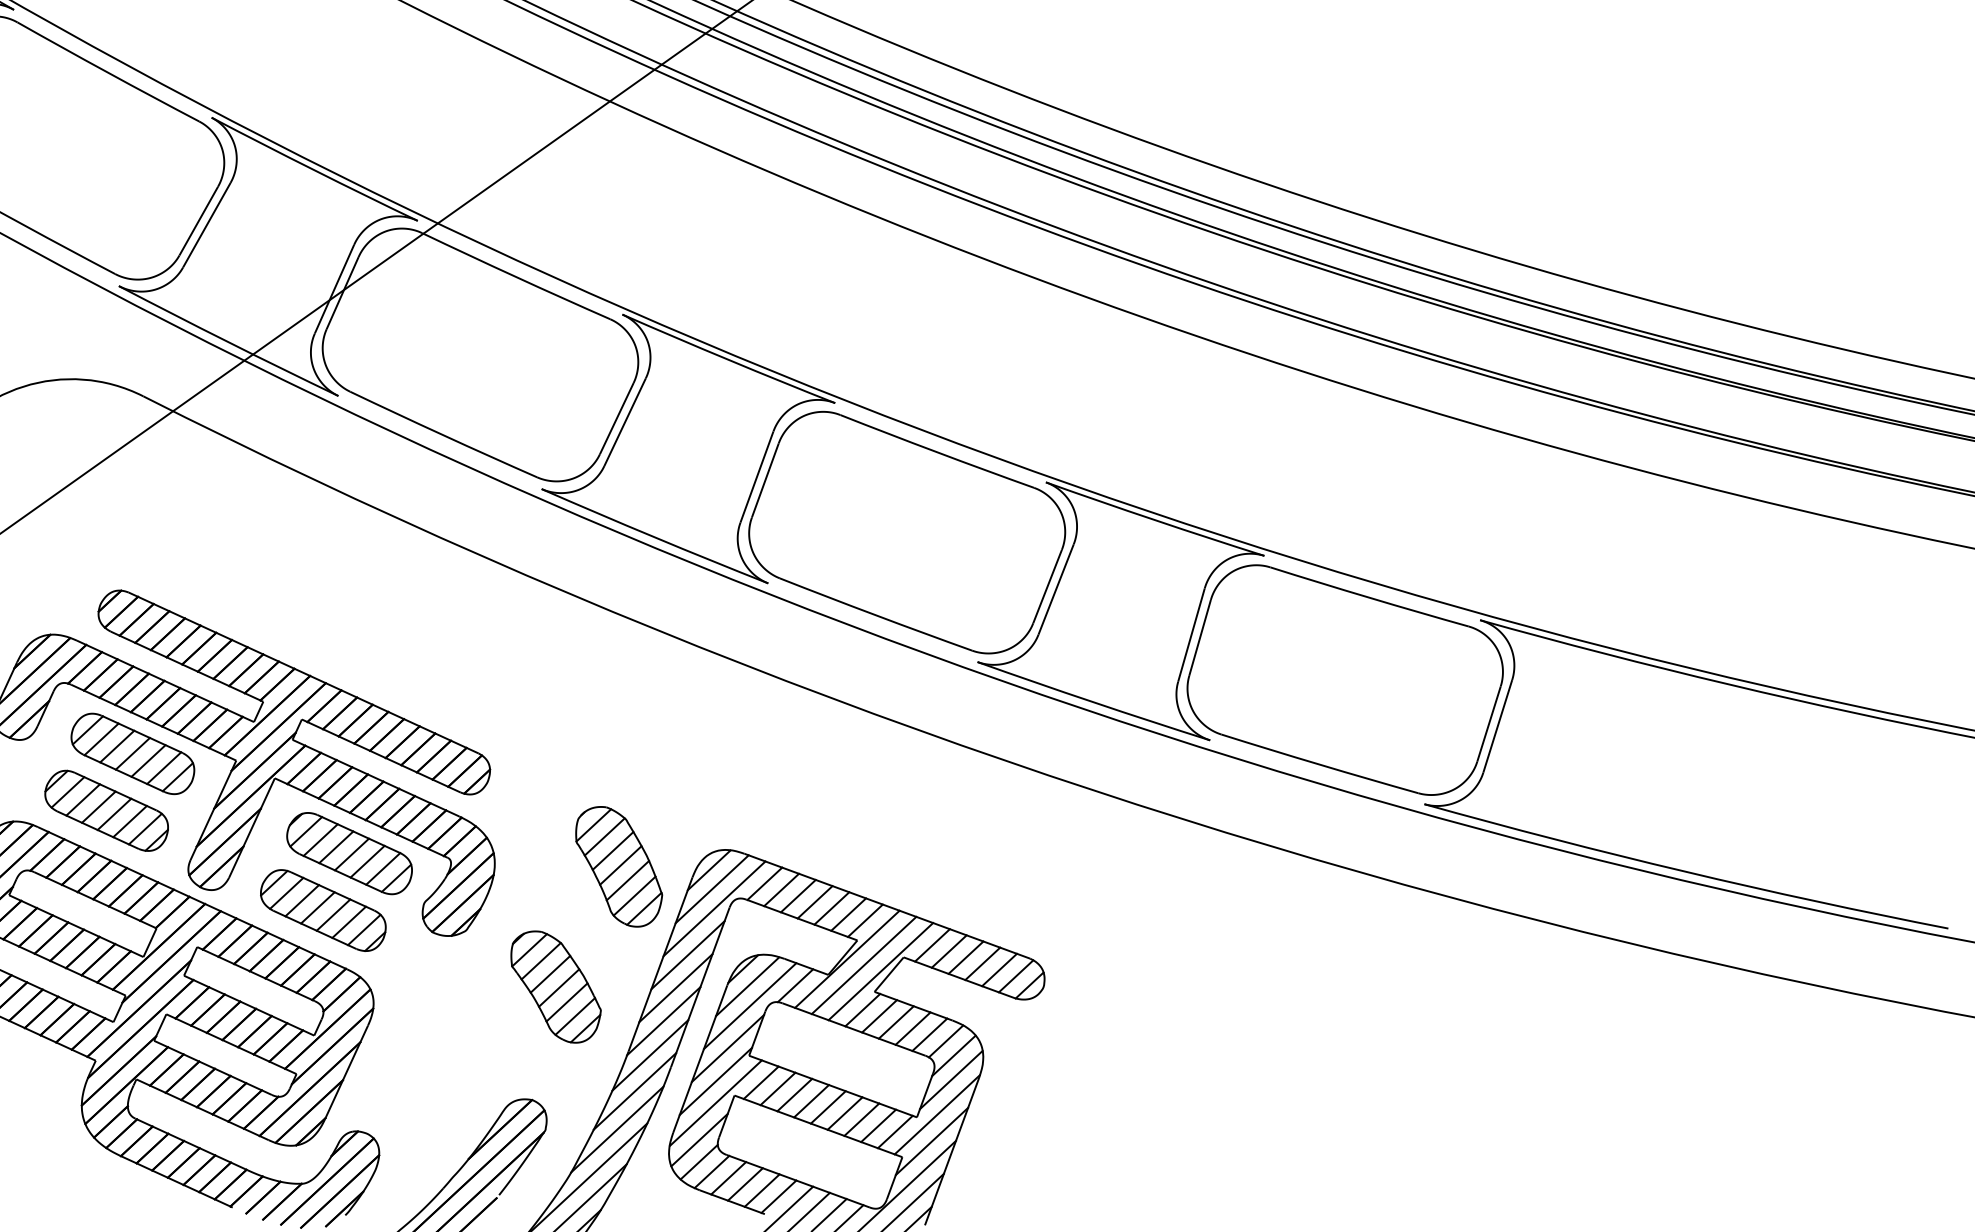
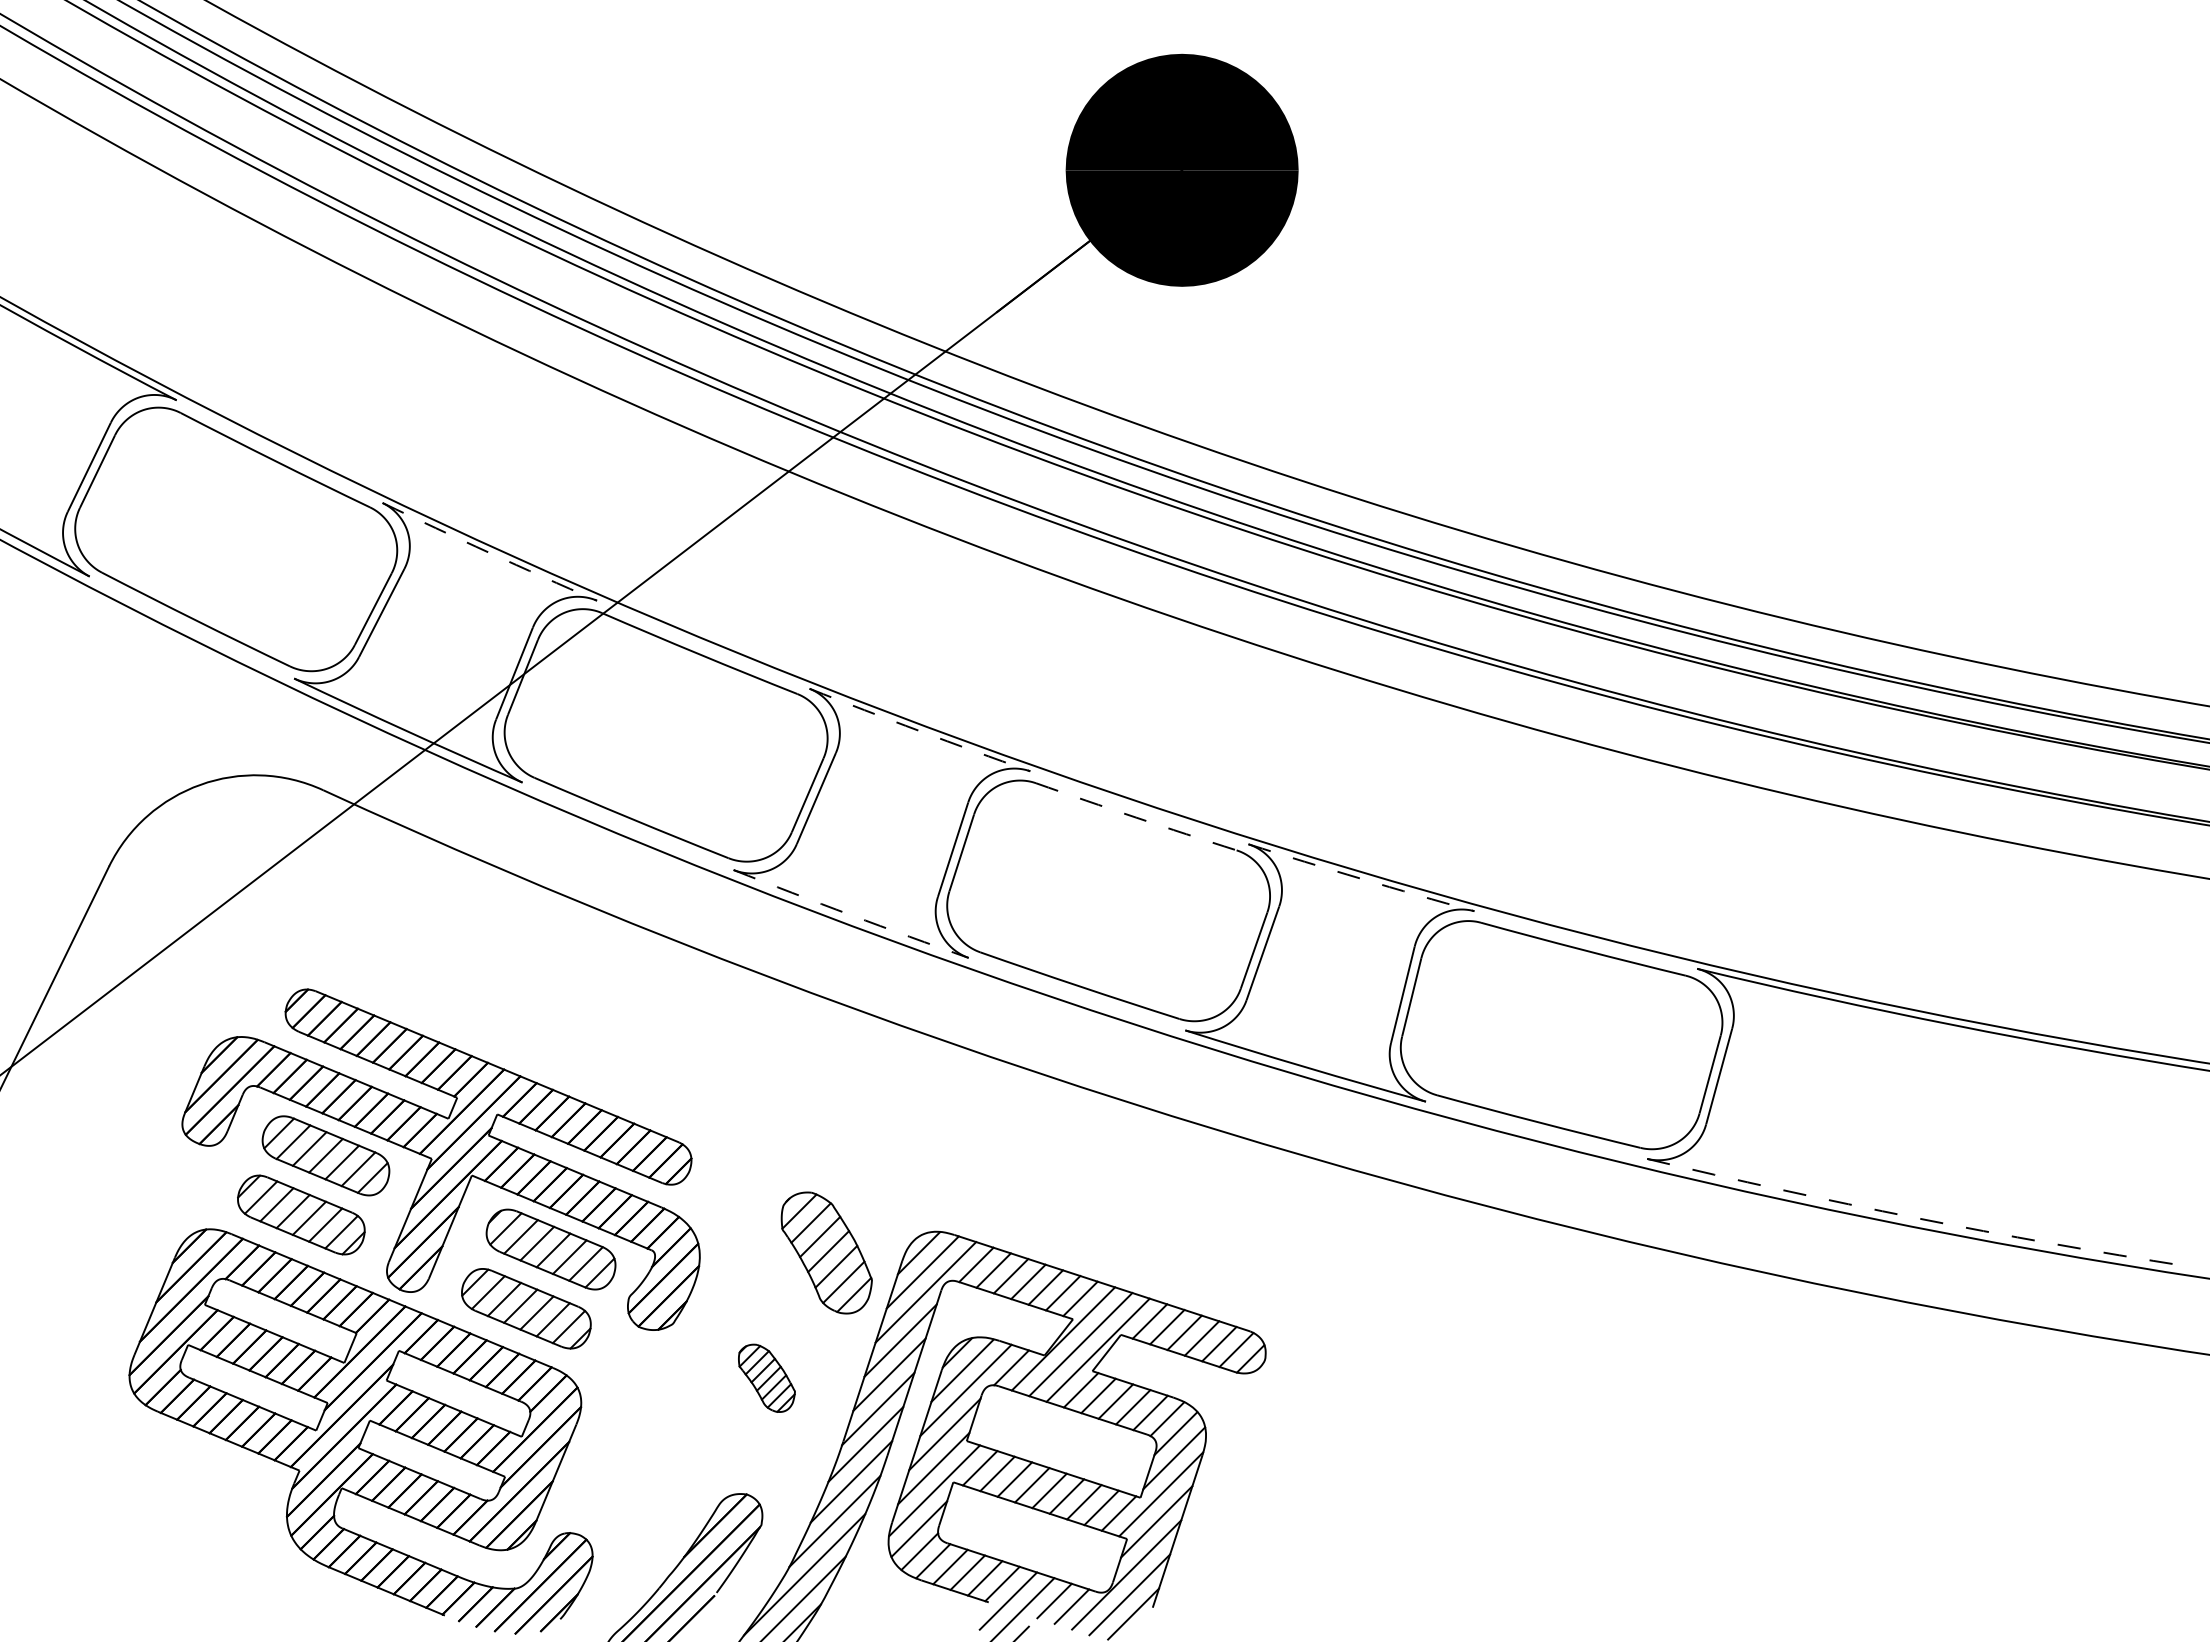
arc: (314, 169) -> (489, 552), solid -> dashed
arc: (728, 360) -> (919, 731), solid -> dashed
arc: (937, 452) -> (1136, 817), solid -> dashed
arc: (1155, 519) -> (1361, 878), solid -> dashed
arc: (654, 537) -> (850, 915), solid -> dashed
arc: (1685, 872) -> (1916, 1218), solid -> dashed
part: (555, 987) -> (766, 1378), size x0.6

